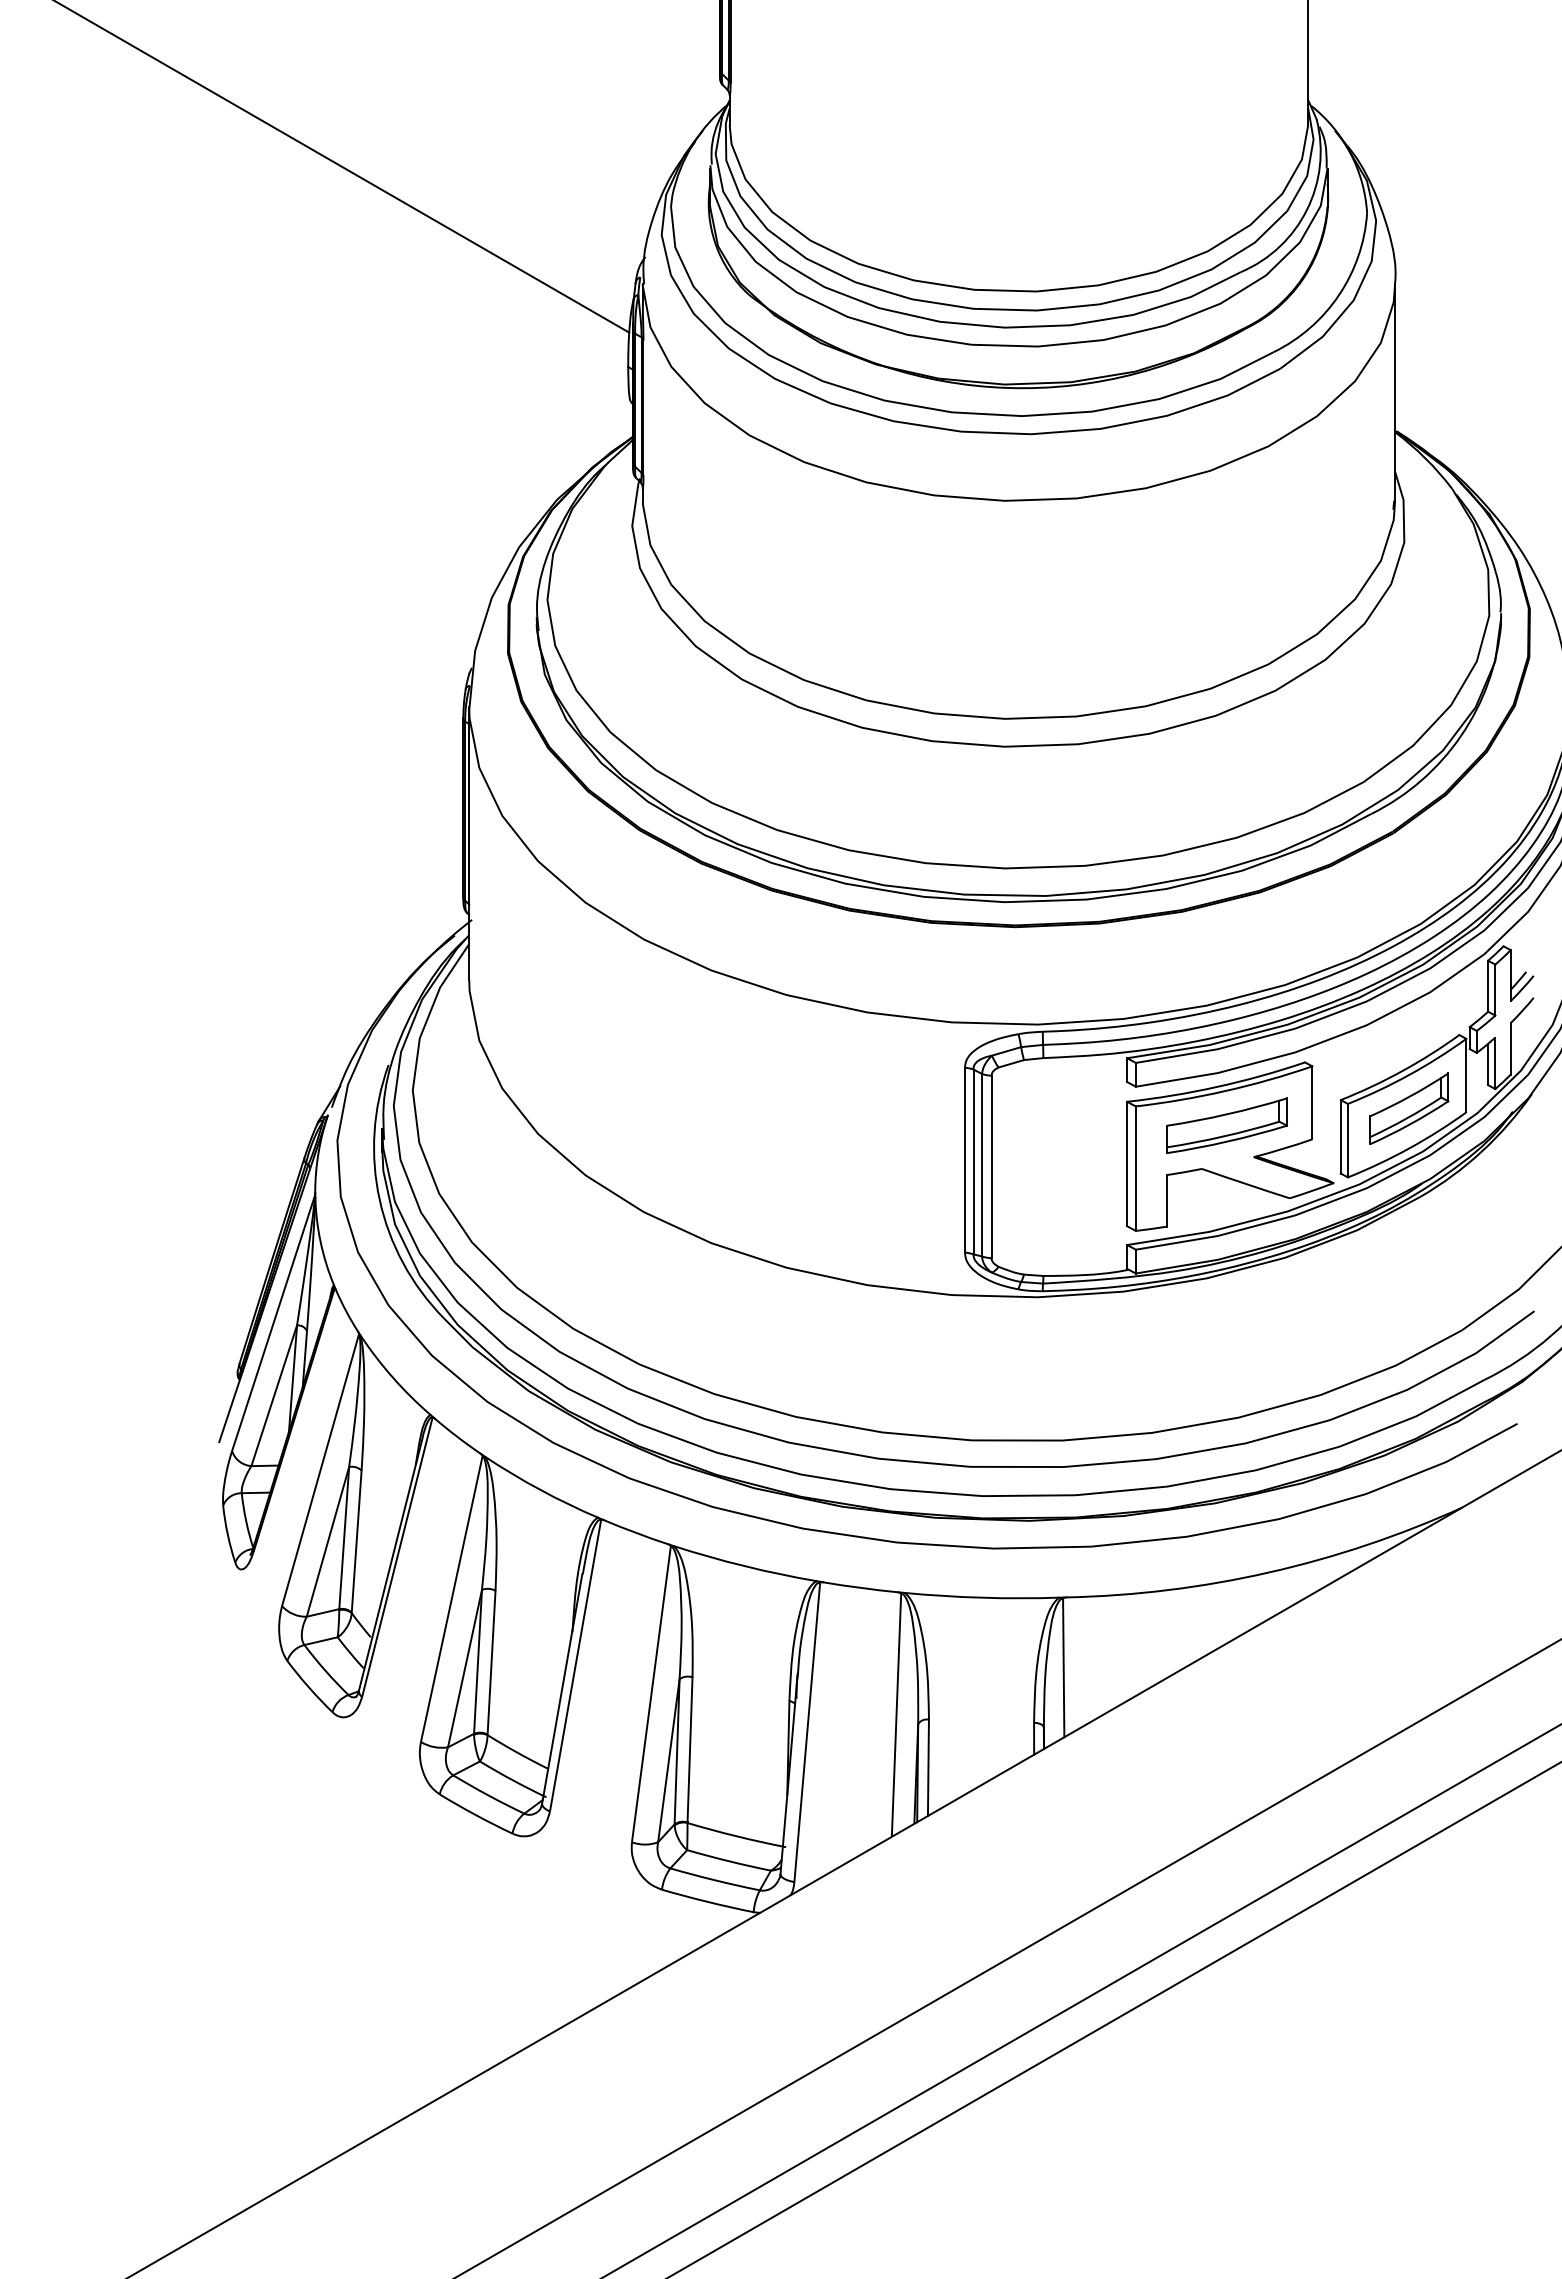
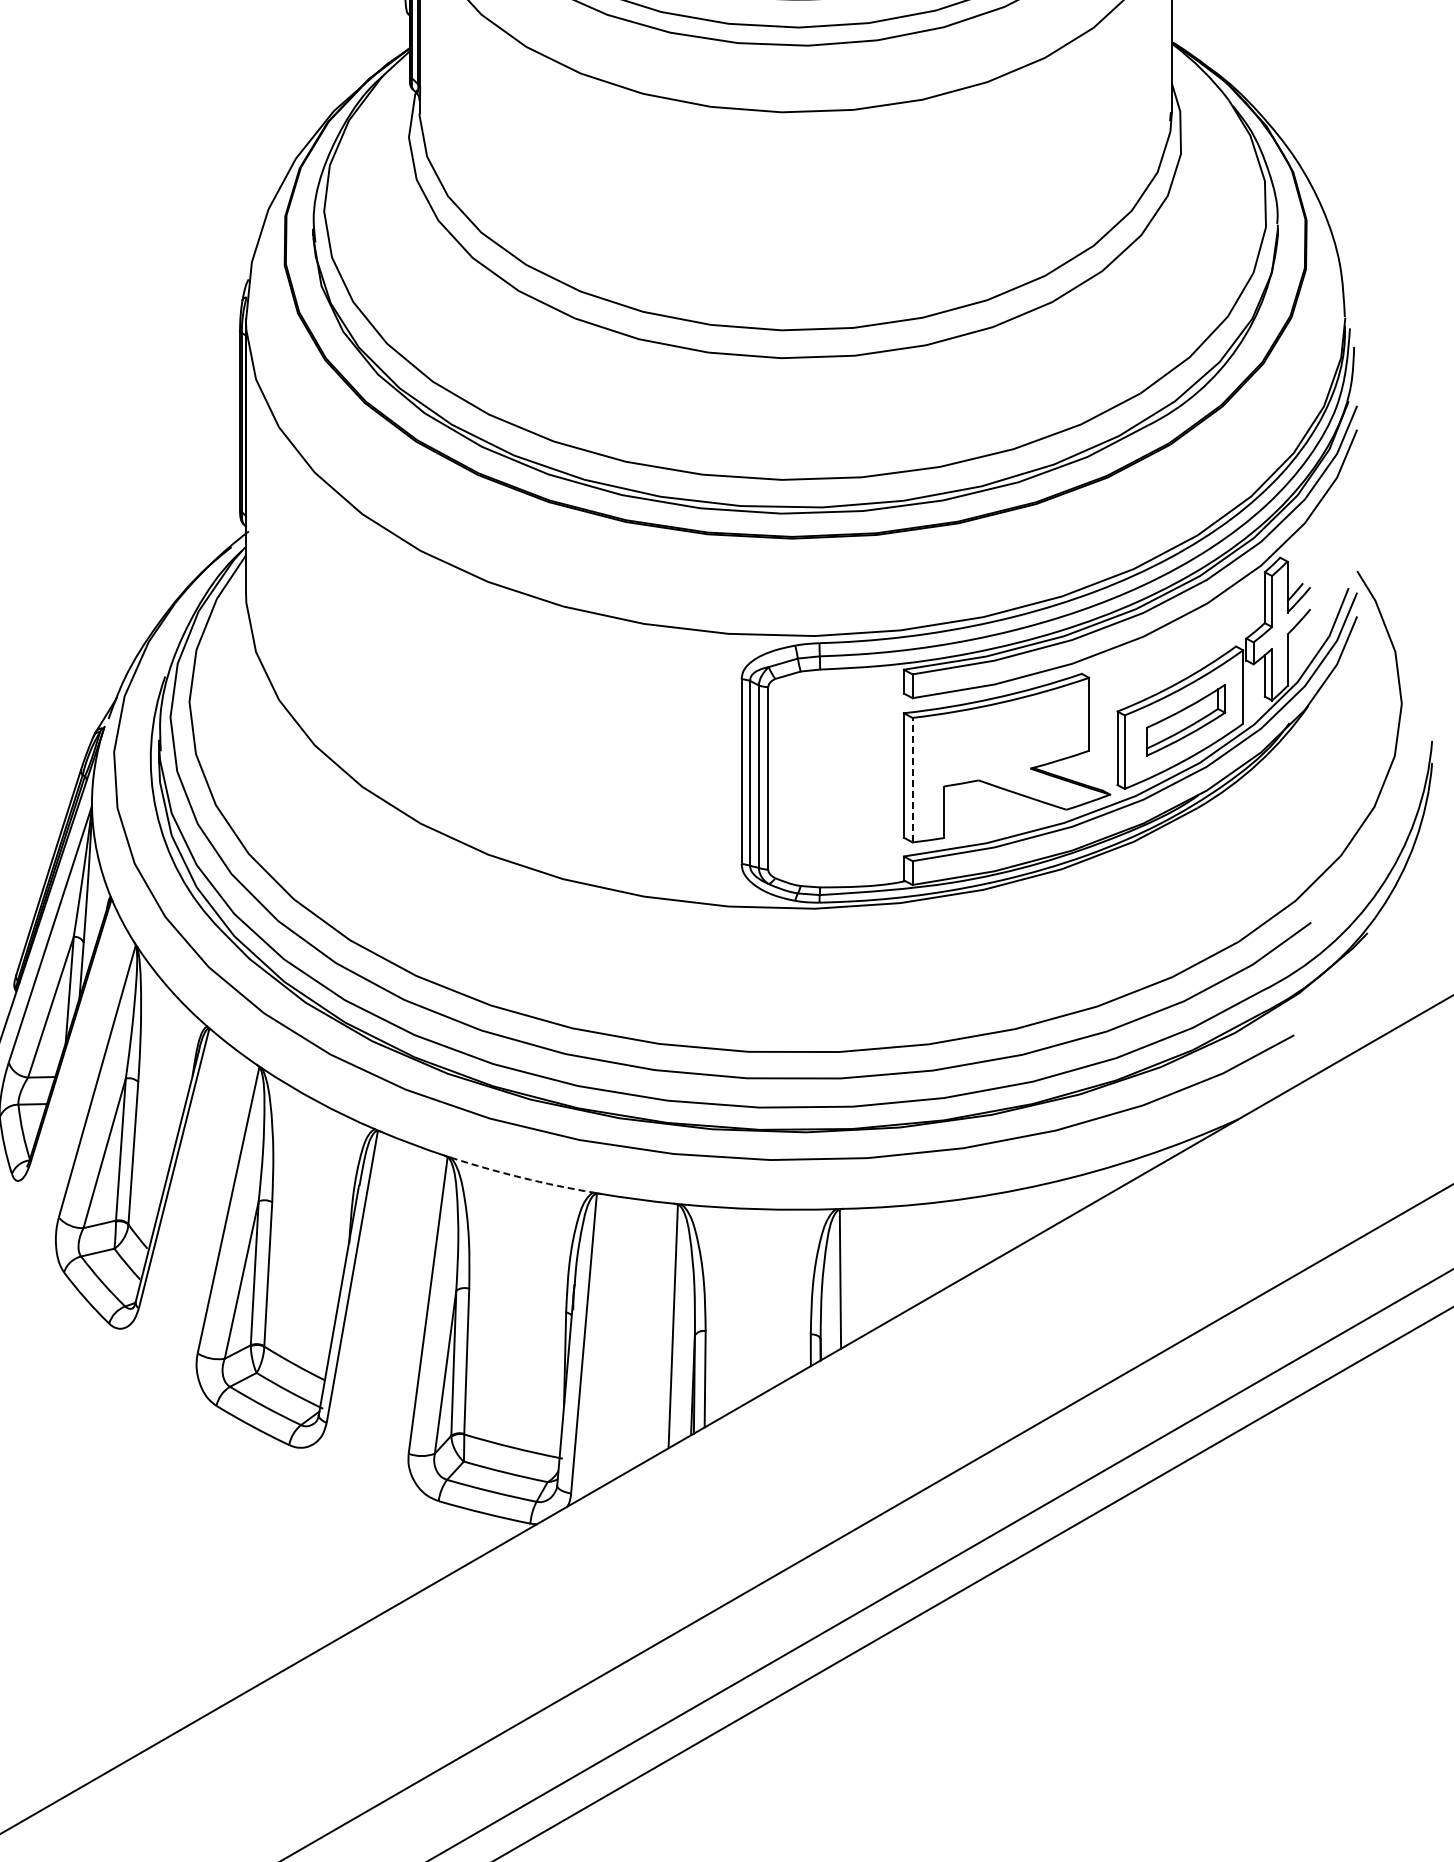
part: (1226, 1125) -> (1003, 736), removed
line: (1135, 1168) -> (912, 779), solid -> dashed
arc: (744, 1566) -> (521, 1177), solid -> dashed

